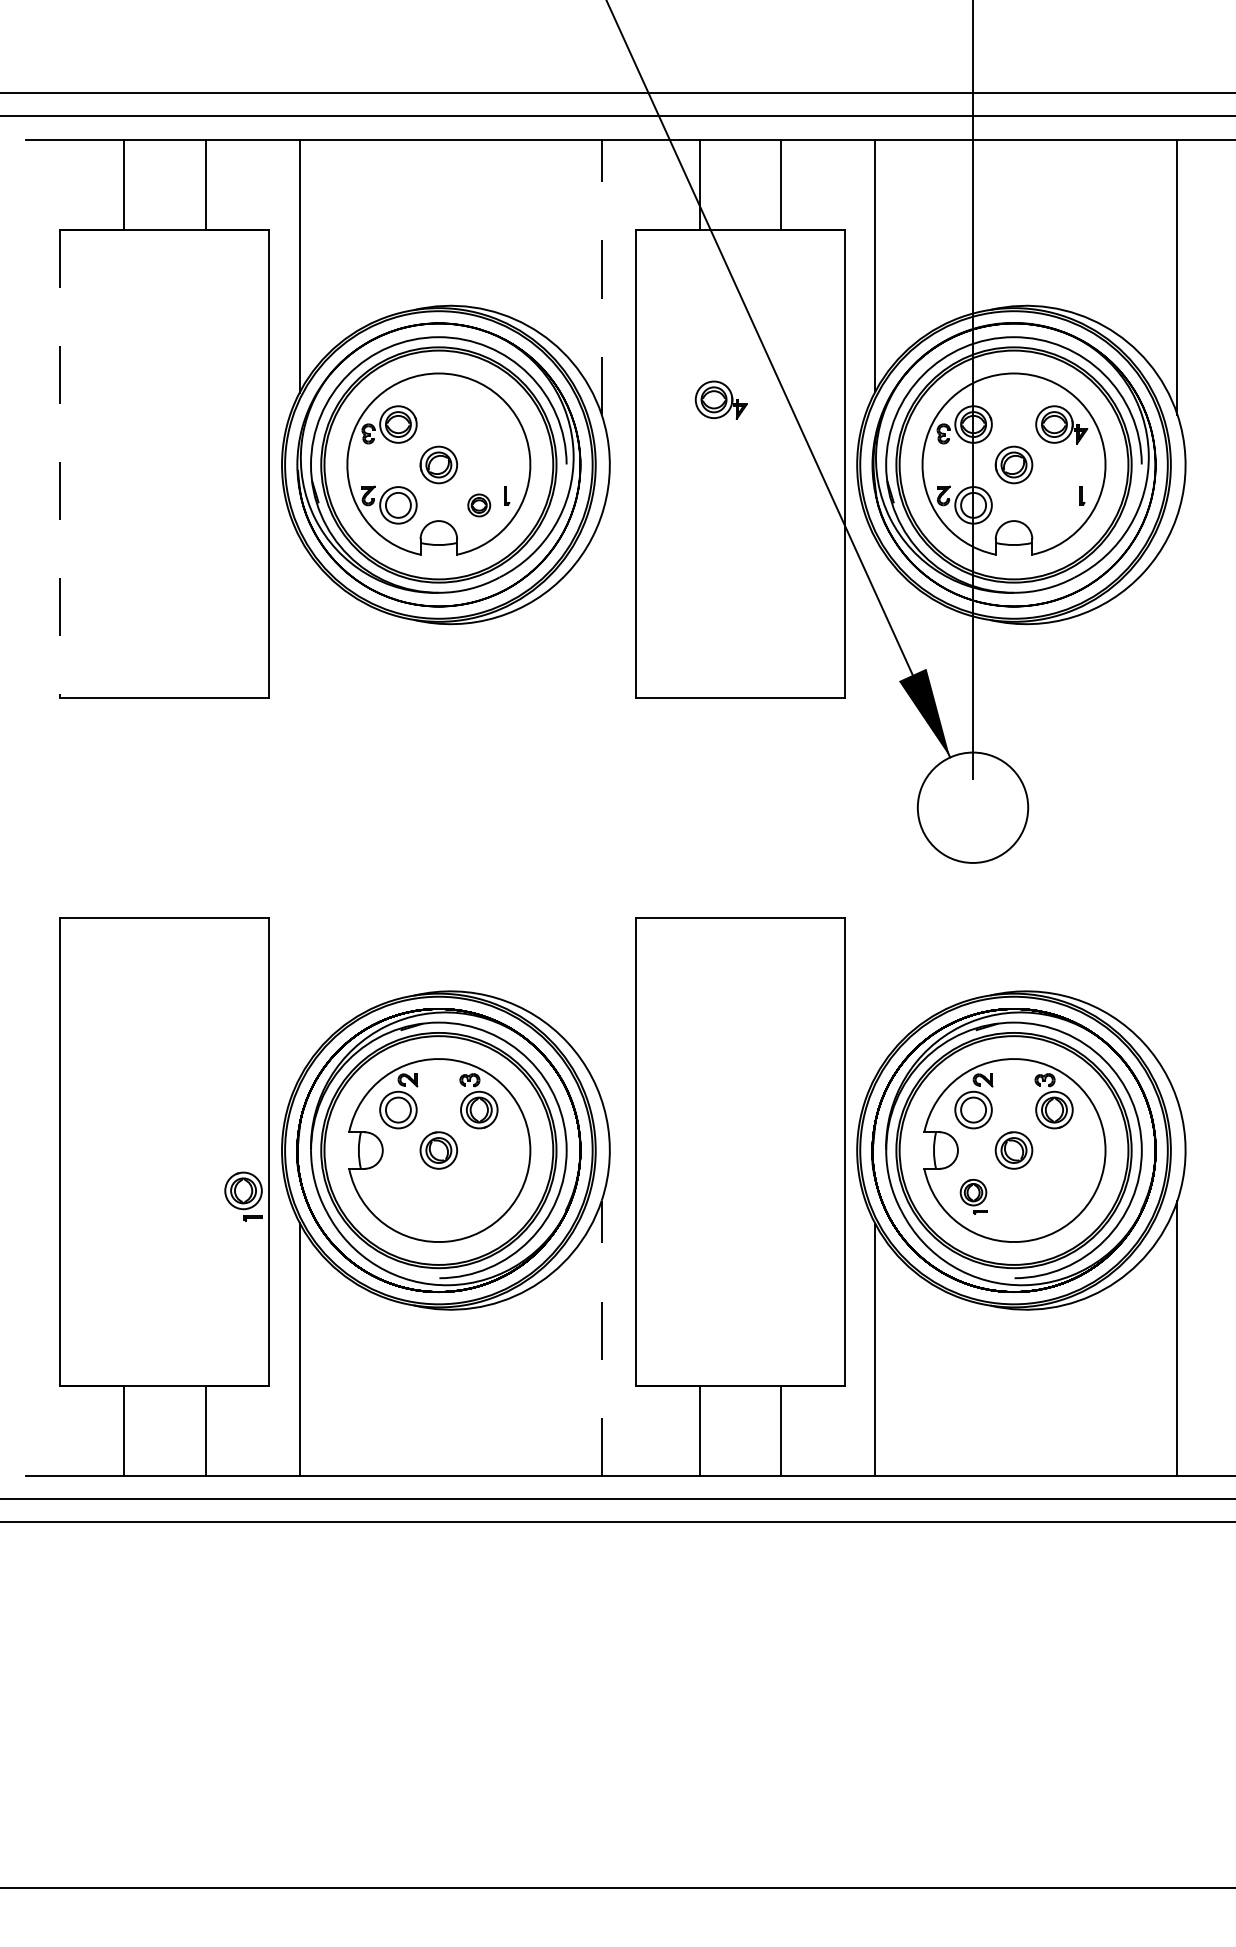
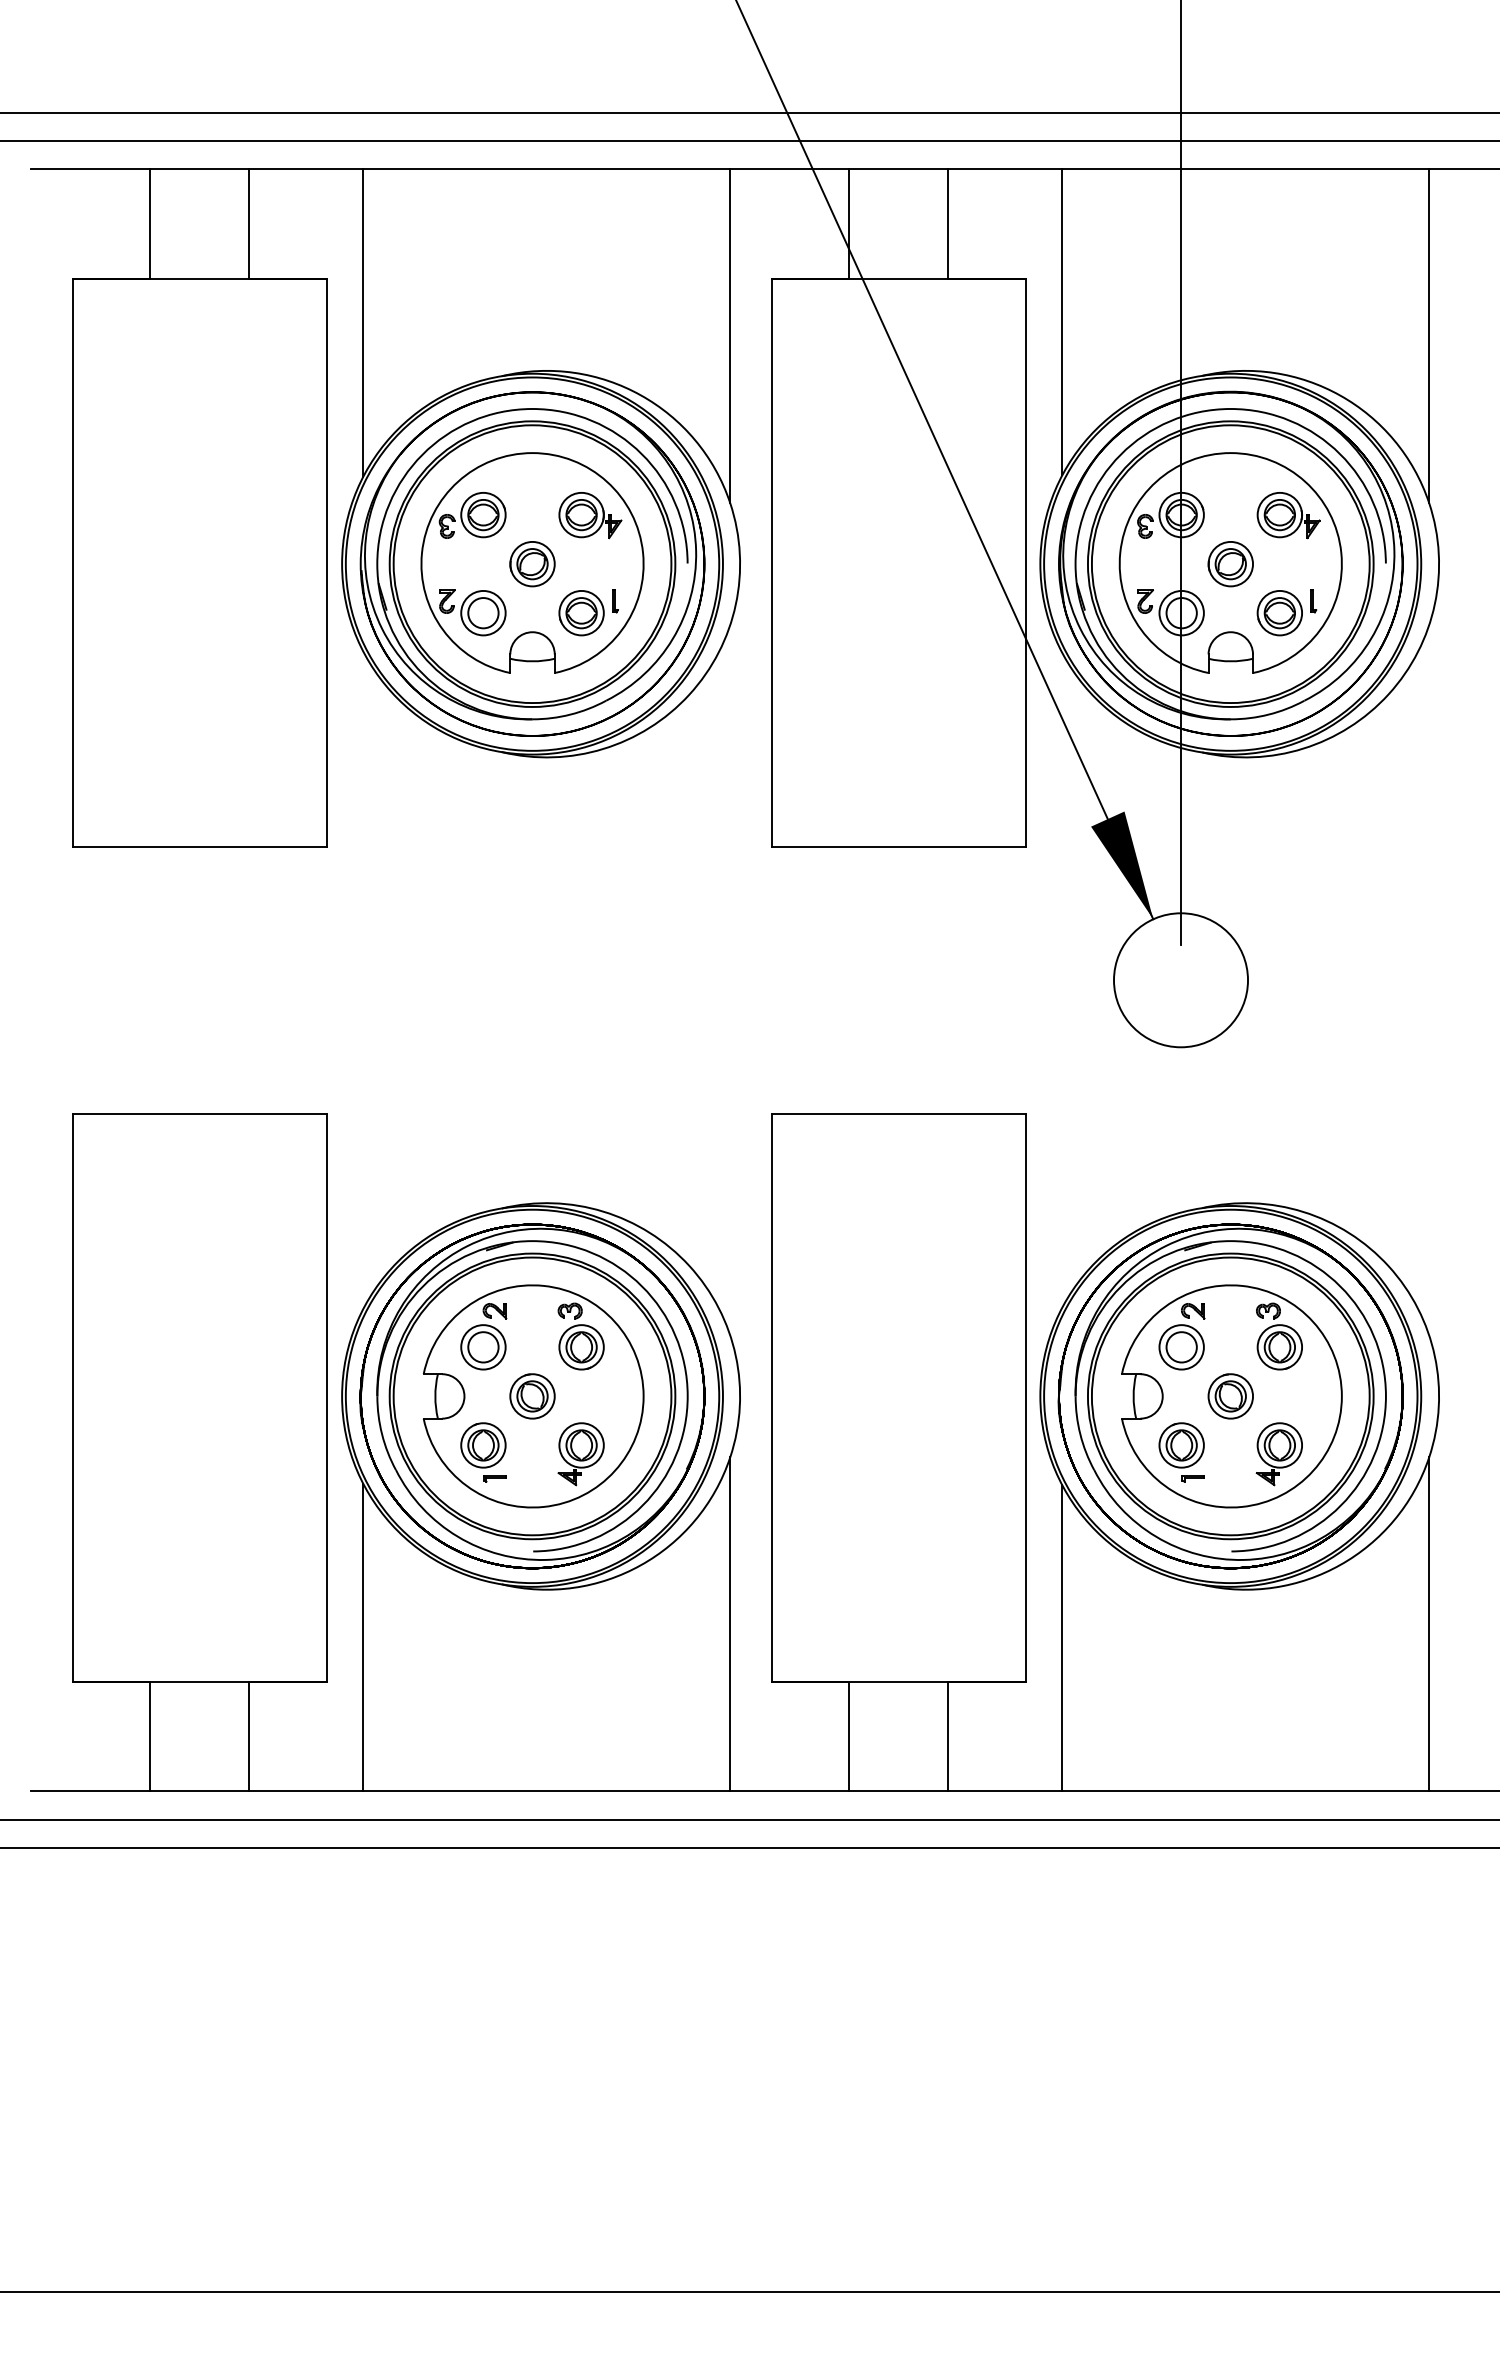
line: (601, 277) -> (730, 336), dashed -> solid
part: (721, 400) -> (590, 515), moved
line: (59, 464) -> (72, 563), dashed -> solid
part: (479, 505) -> (581, 613), size x1.67
part: (1054, 505) -> (1279, 613), added
part: (243, 1196) -> (483, 1452), moved
part: (973, 1196) -> (1181, 1452), size x1.43
part: (478, 1198) -> (580, 1454), added
part: (1053, 1198) -> (1278, 1454), added
line: (601, 1337) -> (730, 1623), dashed -> solid

